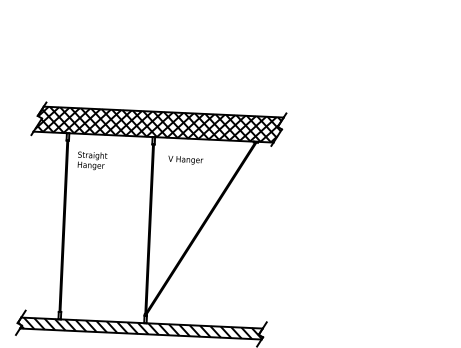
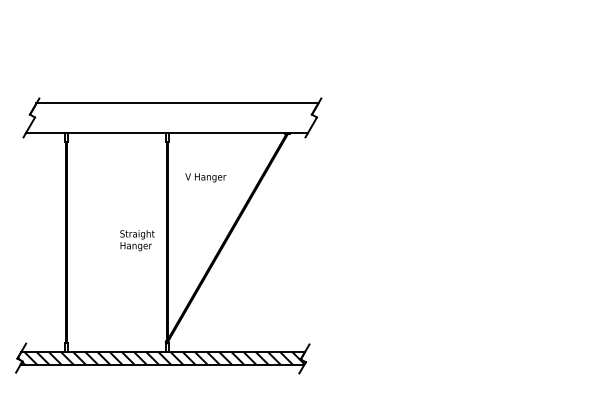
hatch: (158, 124) -> (171, 118), removed
text: (92, 160) -> (137, 240), moved
text: (185, 160) -> (205, 177), moved

